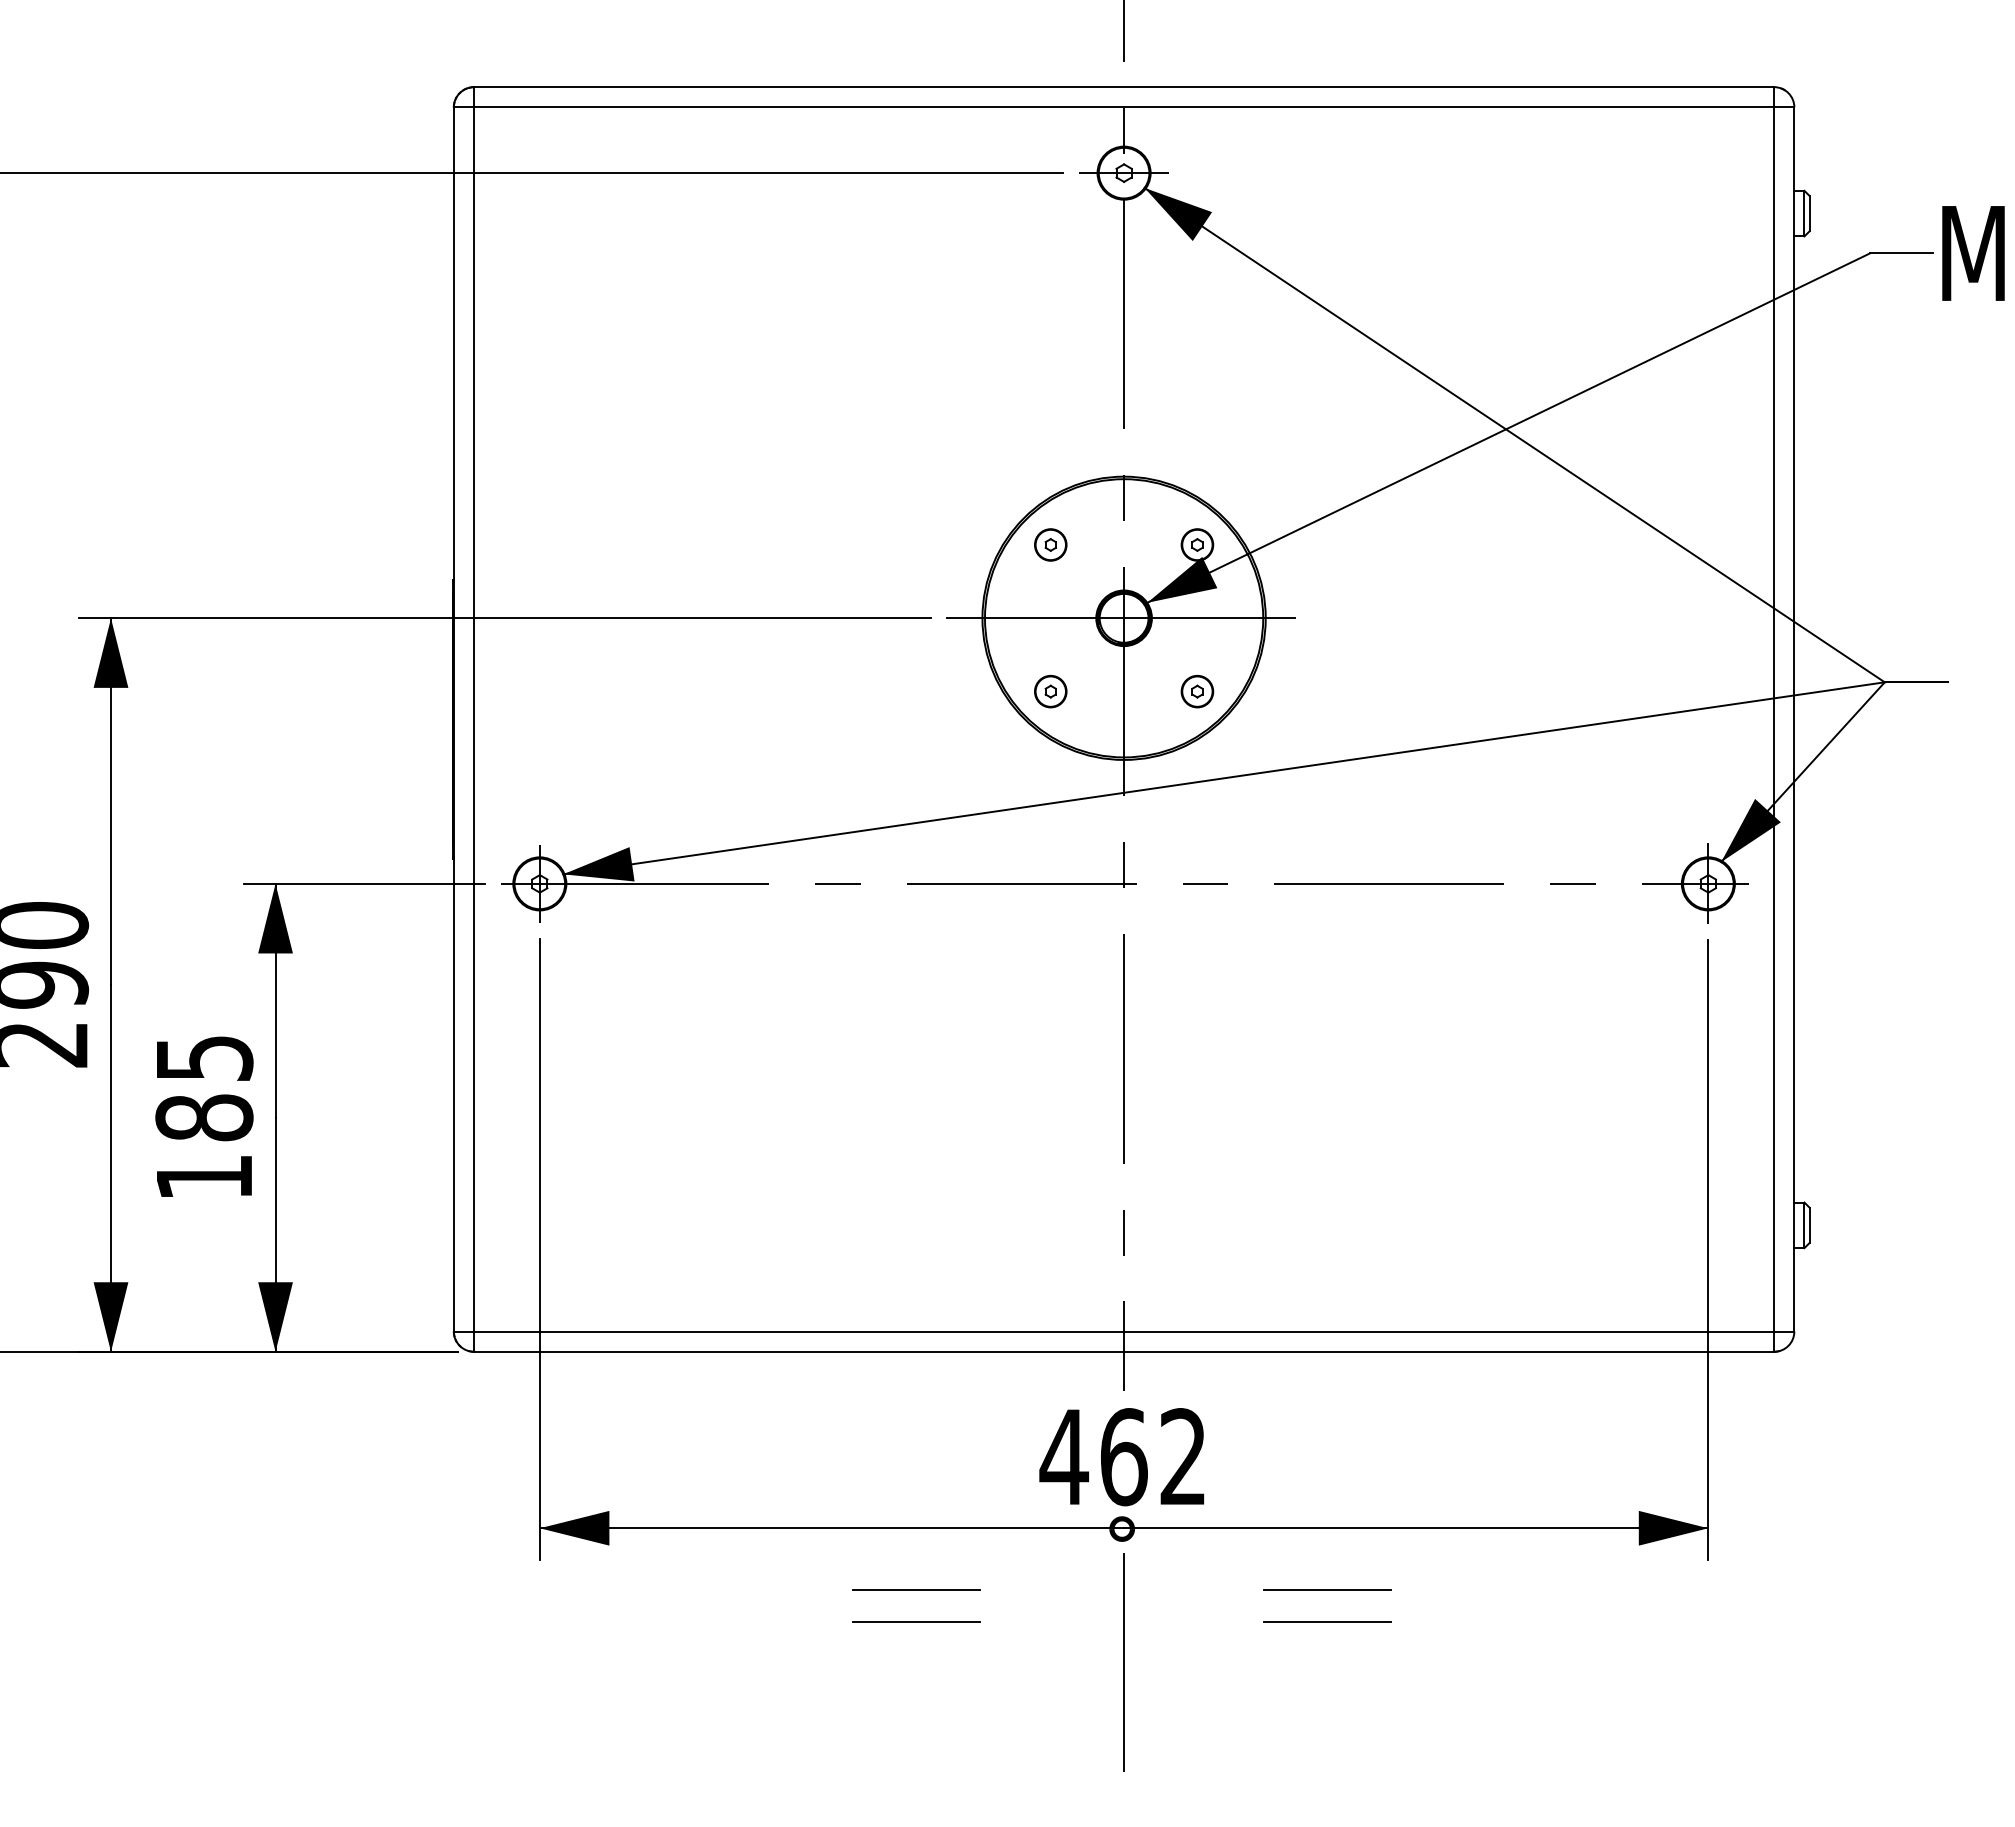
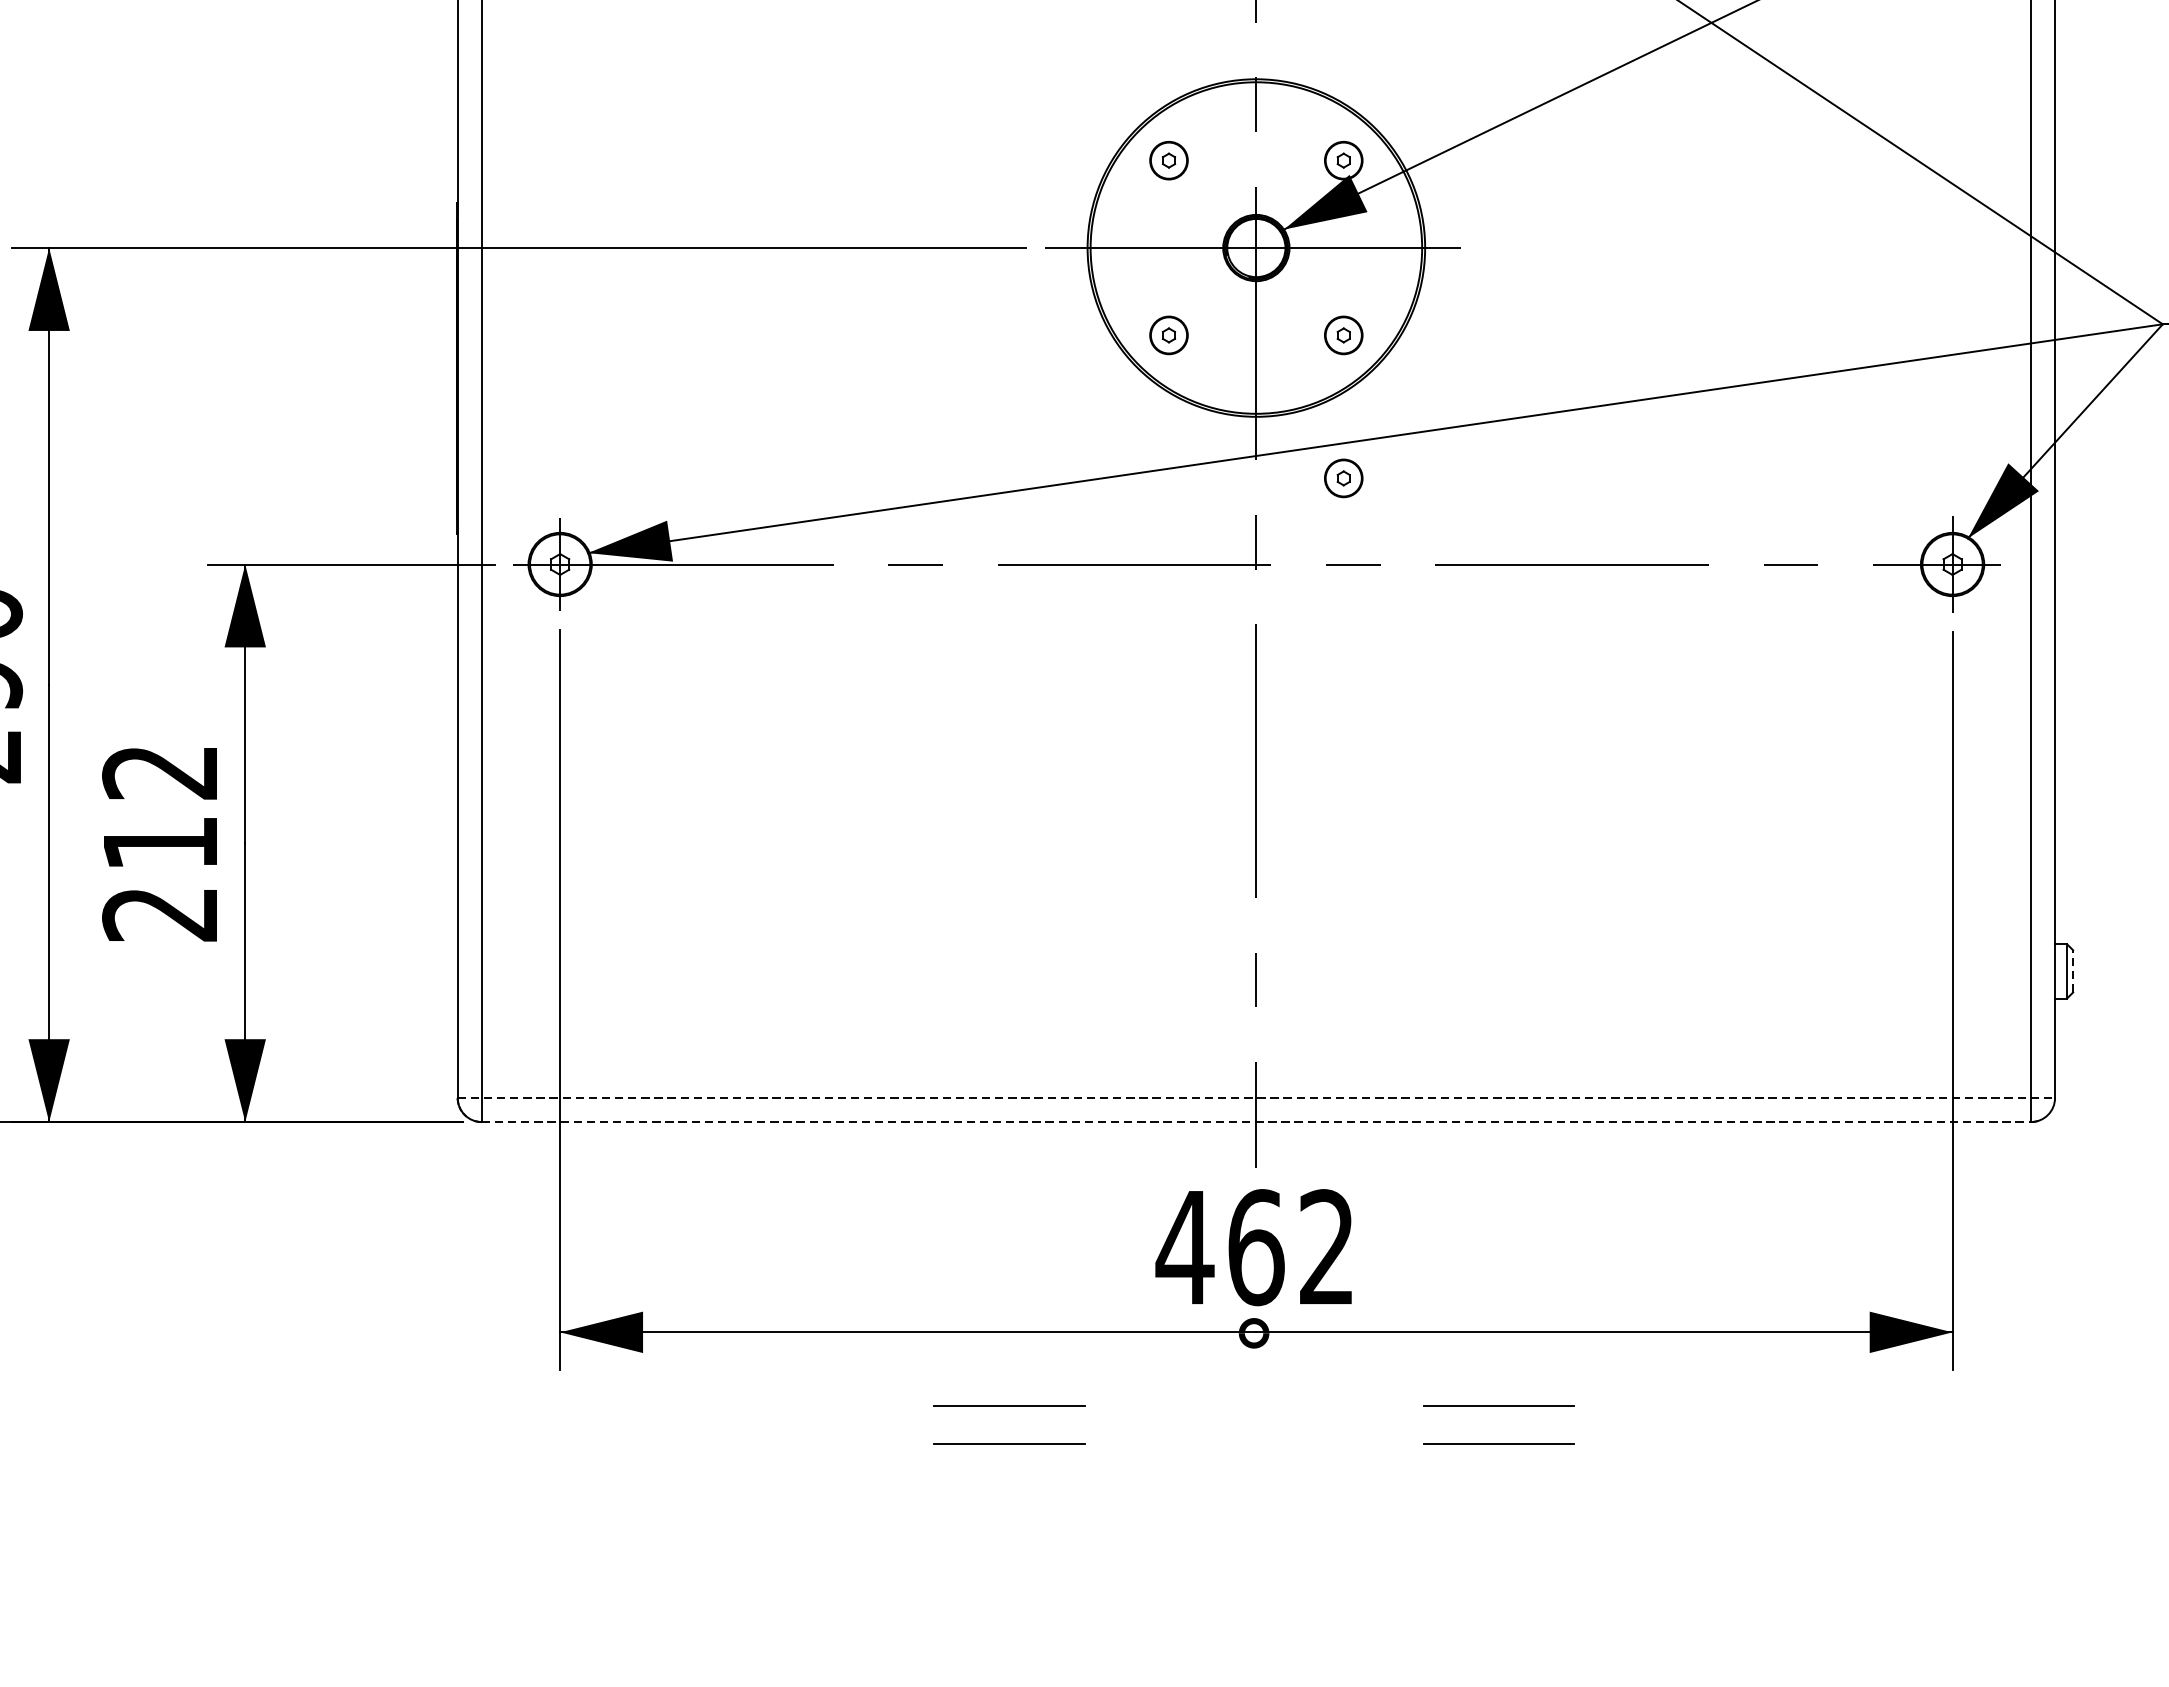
part: (1197, 811) -> (1343, 478), added
text: (204, 1118) -> (160, 844), 185 -> 212
line: (1809, 1225) -> (2073, 971), solid -> dashed
line: (1124, 1331) -> (1256, 1097), solid -> dashed
line: (1124, 1351) -> (1256, 1121), solid -> dashed
line: (1124, 1662) -> (1256, 1492), removed

